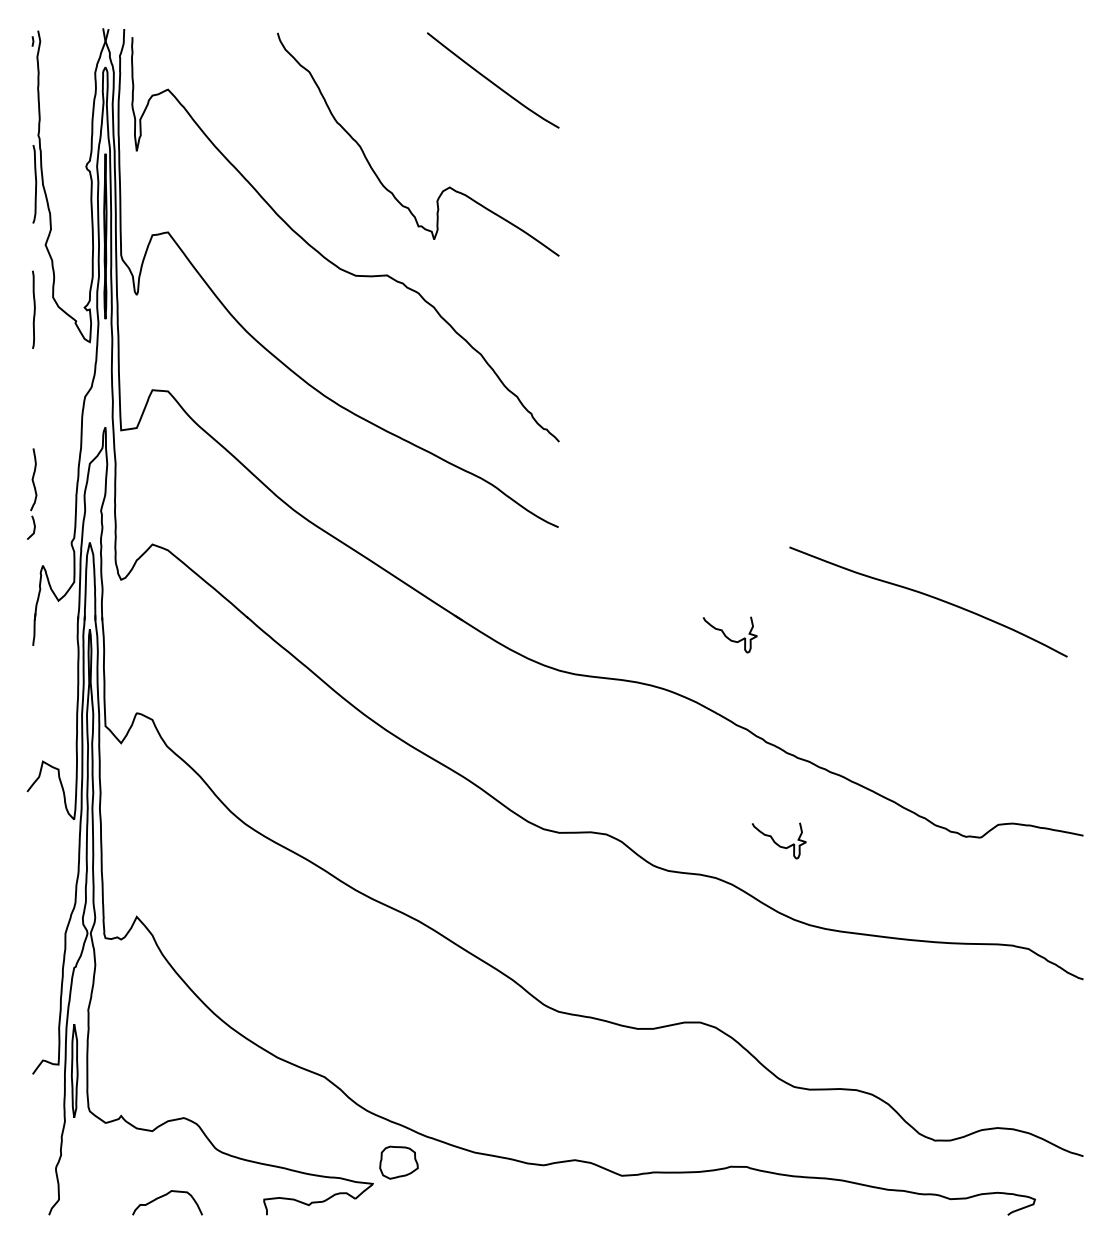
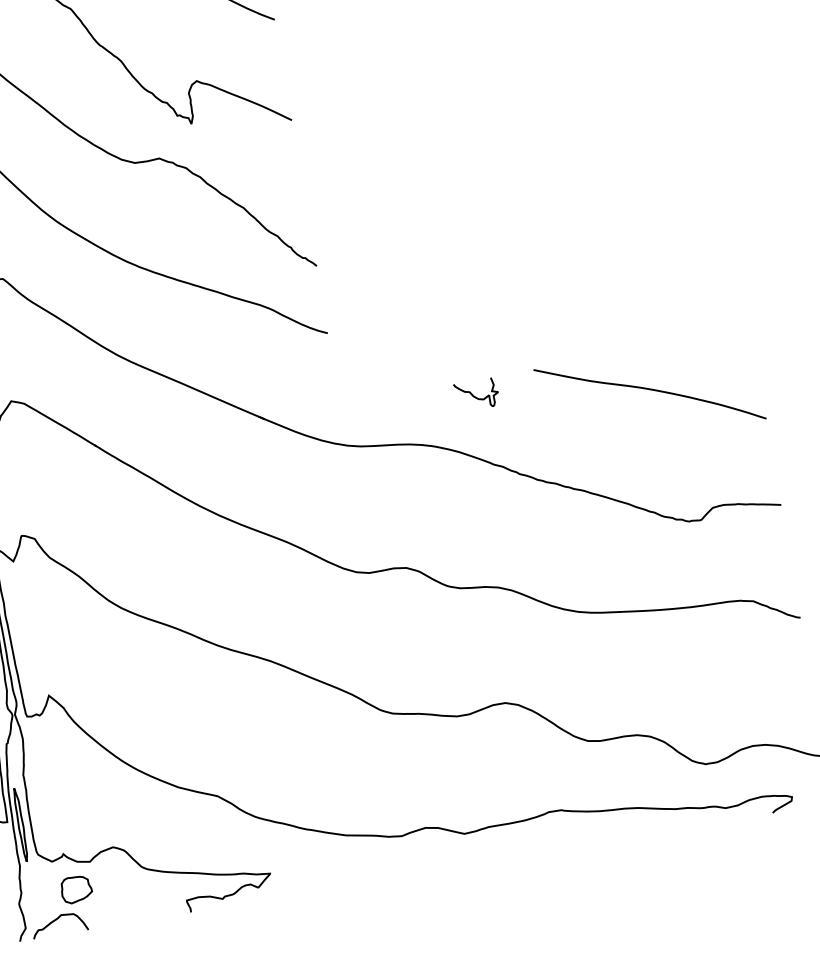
curve: (930, 597) -> (651, 390), moved
curve: (776, 842) -> (541, 551), removed
part: (398, 1162) -> (76, 889), moved
curve: (164, 1196) -> (56, 920), moved

